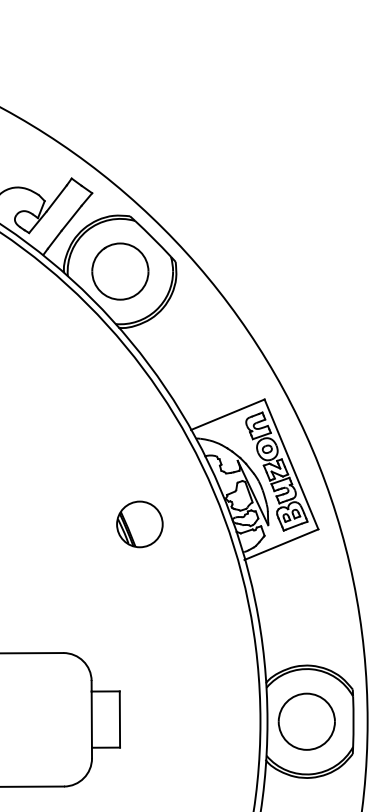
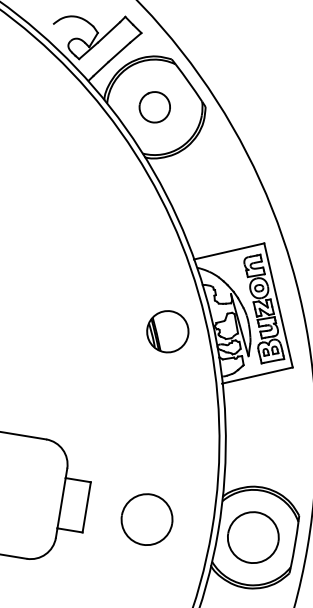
part: (120, 271) -> (154, 107), size x0.6
part: (139, 524) -> (167, 331), moved
part: (187, 721) -> (146, 519), added

